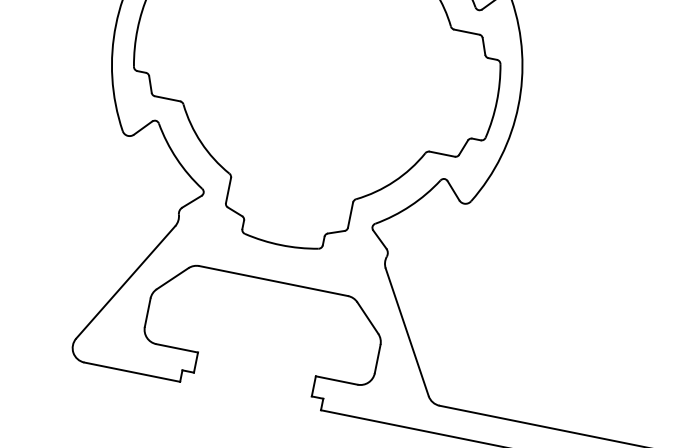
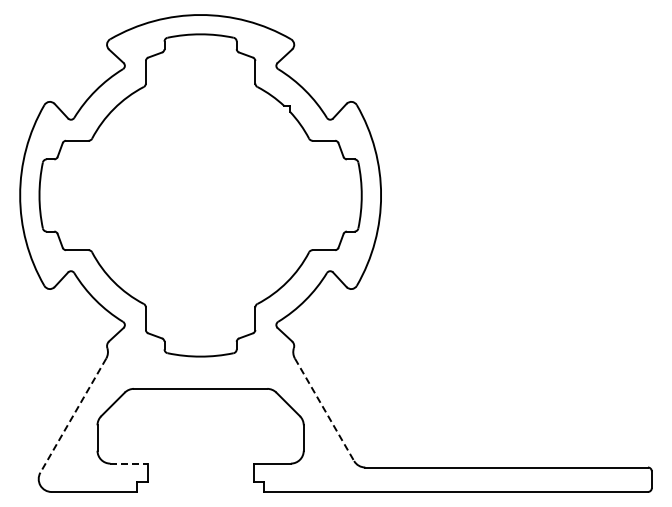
line: (126, 282) -> (73, 415), solid -> dashed
line: (406, 333) -> (324, 410), solid -> dashed
line: (177, 348) -> (129, 463), solid -> dashed

